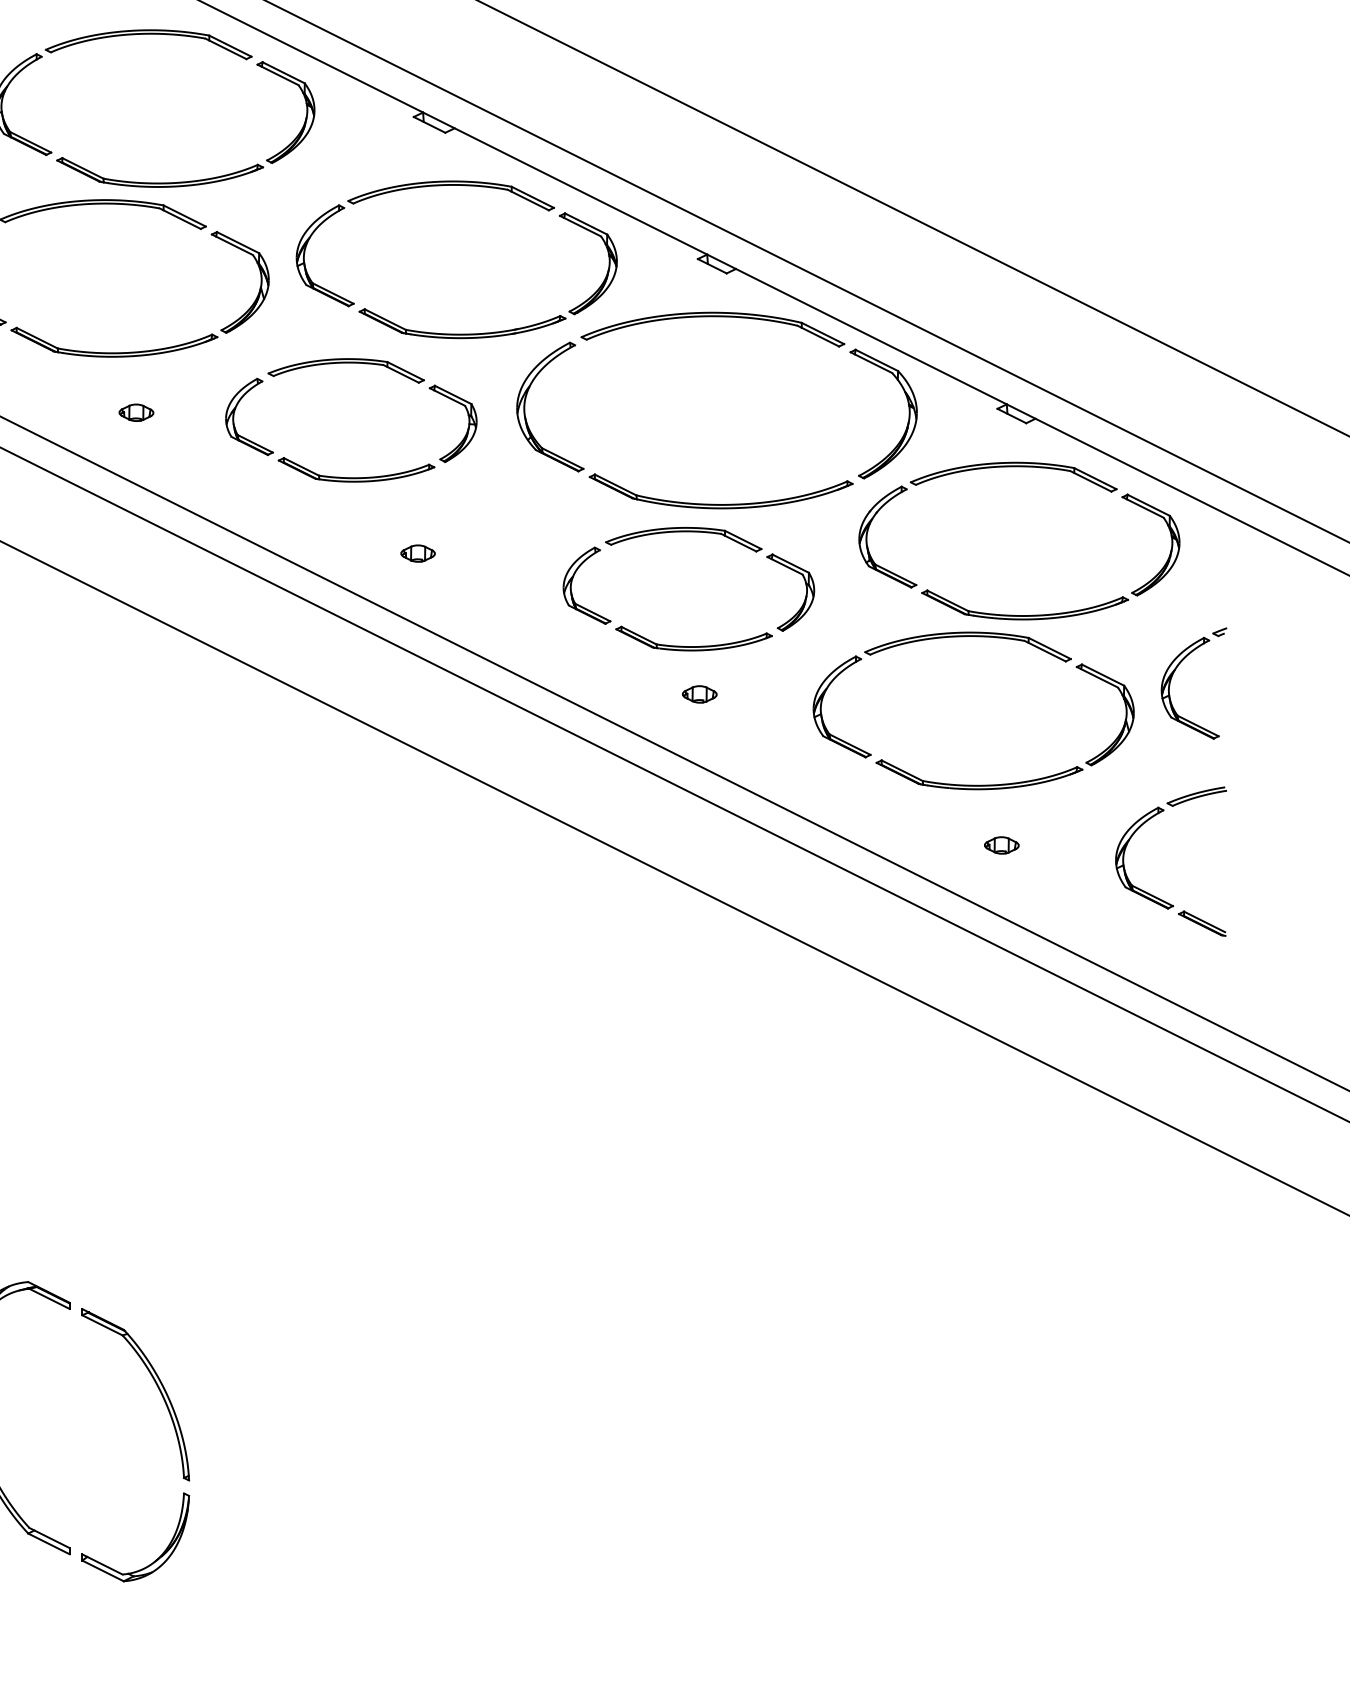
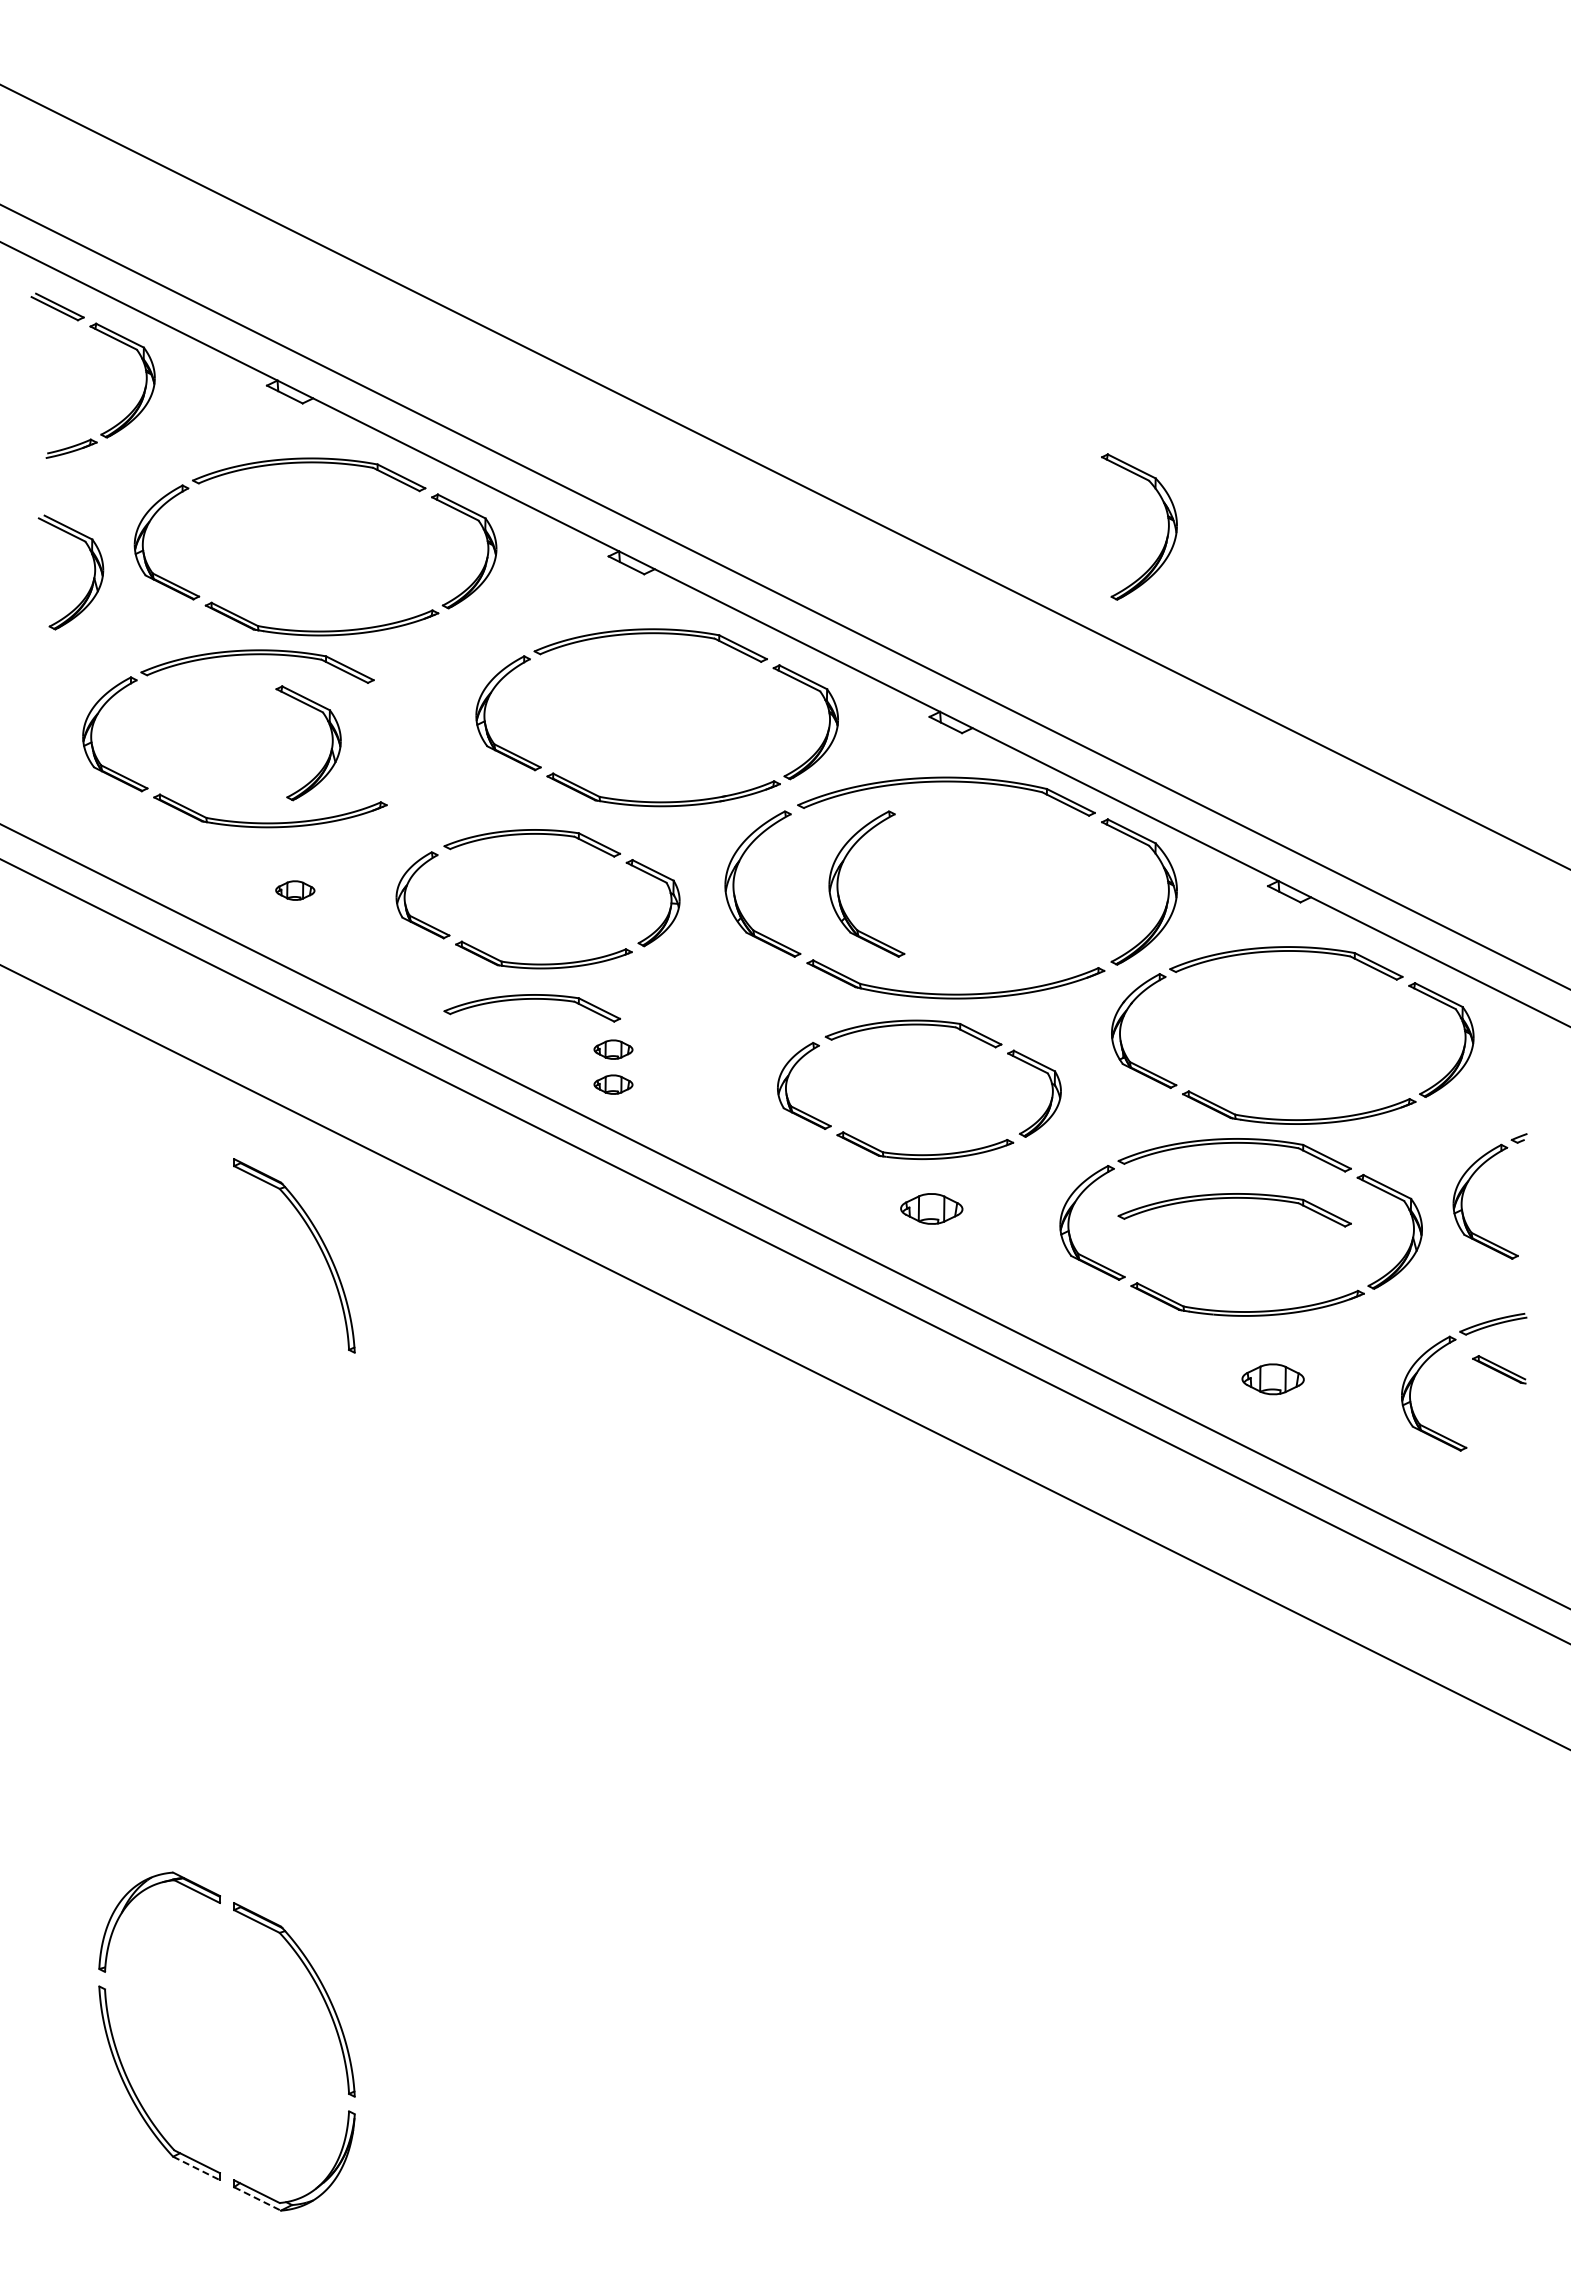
part: (908, 92) -> (1167, 528), added
part: (259, 287) -> (330, 749), moved
part: (618, 400) -> (839, 876), added
part: (345, 509) -> (531, 999), added
part: (418, 584) -> (613, 1084), added
part: (967, 685) -> (1234, 1198), added
part: (699, 694) -> (931, 1208), size x1.6
part: (156, 726) -> (317, 1244), added
part: (1001, 845) -> (1272, 1379), size x1.6
part: (1202, 923) -> (1499, 1369), moved
line: (48, 1544) -> (196, 2168), solid -> dashed
line: (103, 1571) -> (258, 2199), solid -> dashed

